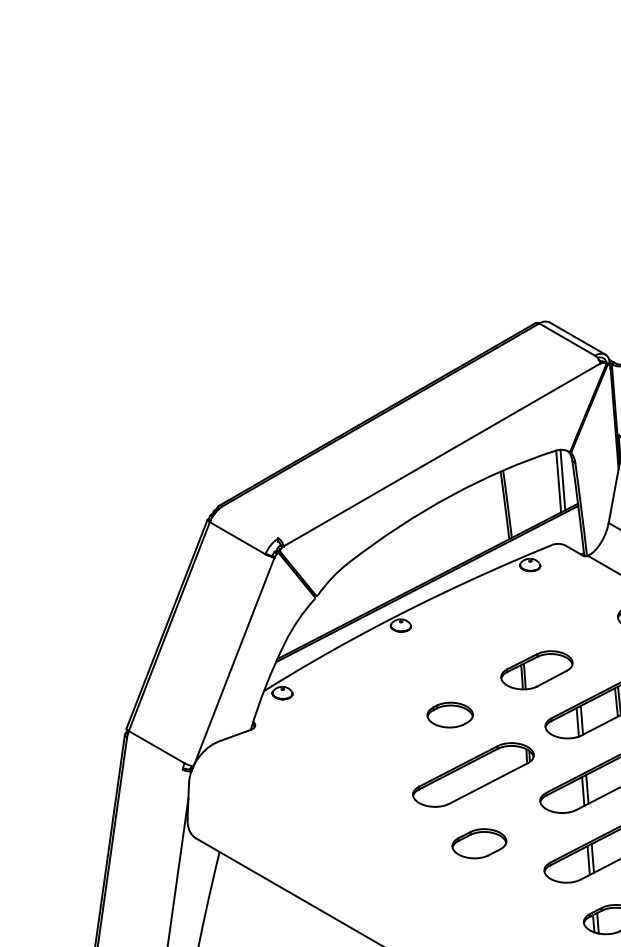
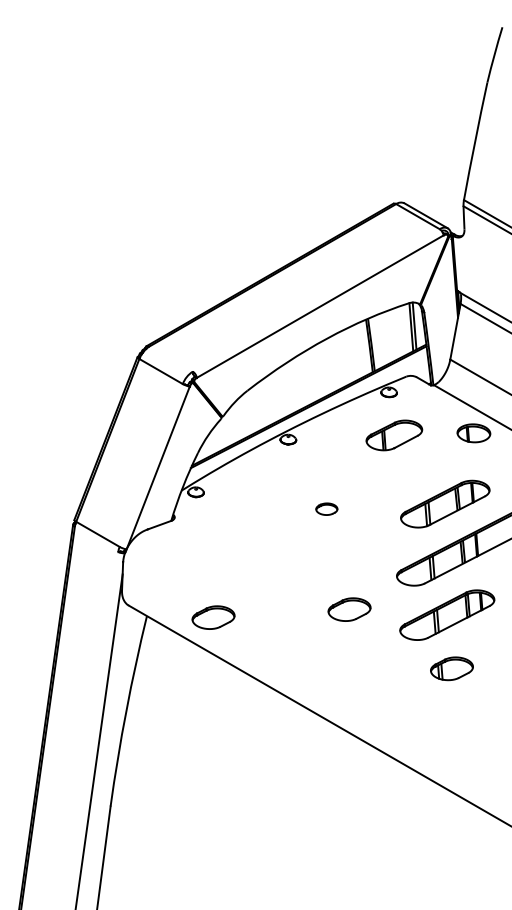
part: (537, 670) -> (394, 435), moved
part: (449, 713) -> (326, 508), size x0.6
part: (472, 774) -> (344, 555), removed
part: (304, 853) -> (213, 617), added

